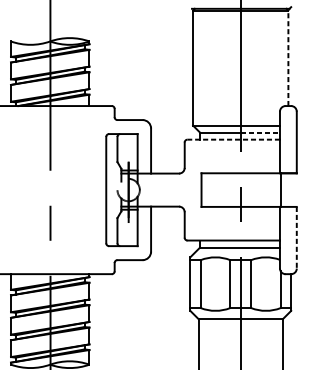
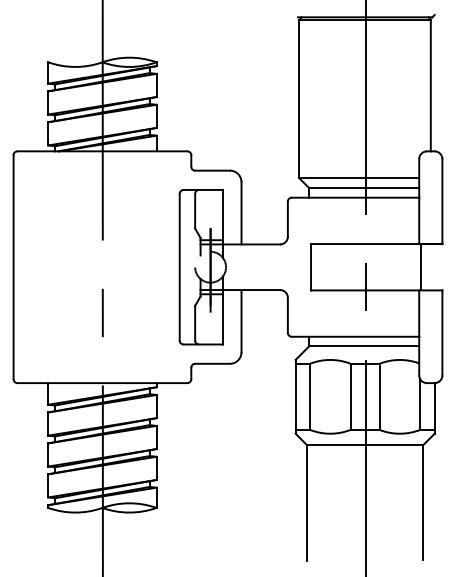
line: (288, 58) -> (430, 85), dashed -> solid
line: (260, 132) -> (392, 188), dashed -> solid
line: (233, 139) -> (355, 197), dashed -> solid
line: (296, 238) -> (442, 333), dashed -> solid

